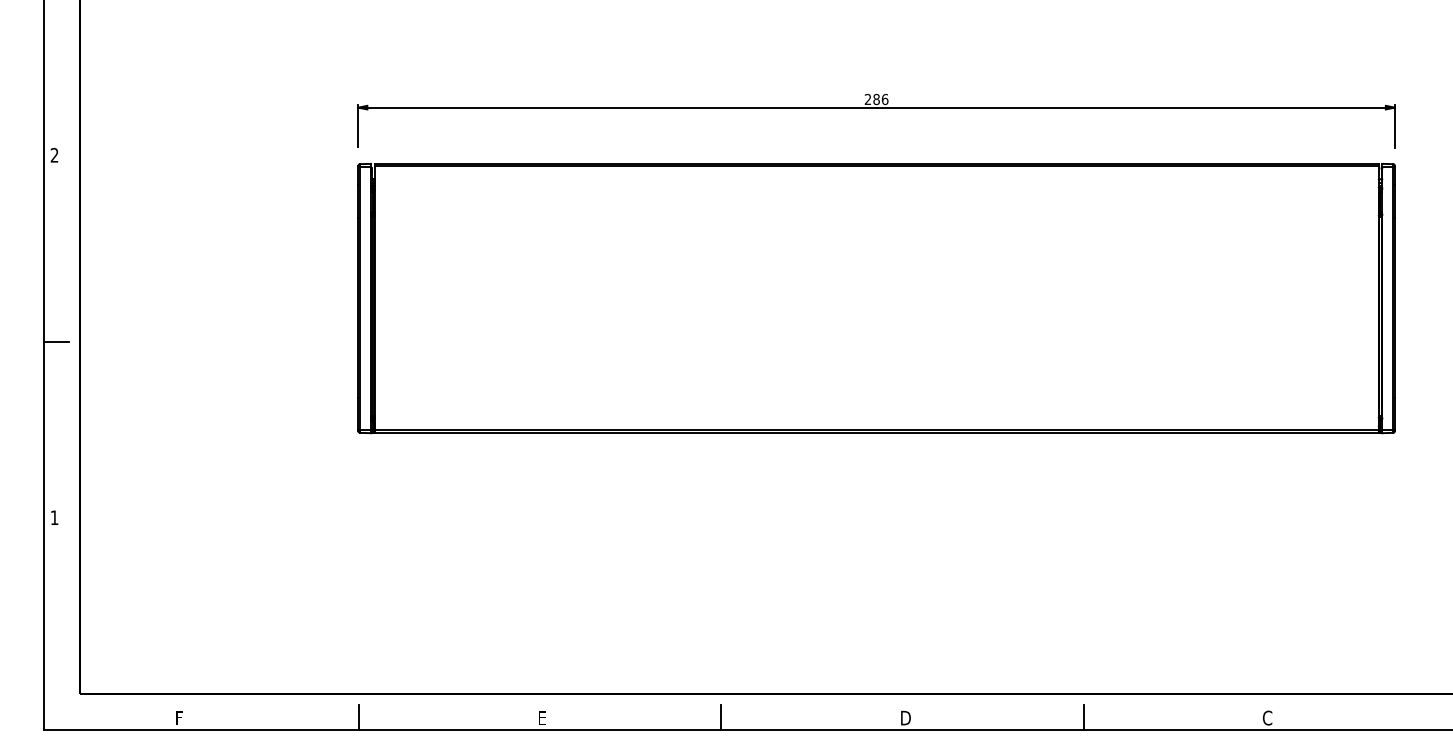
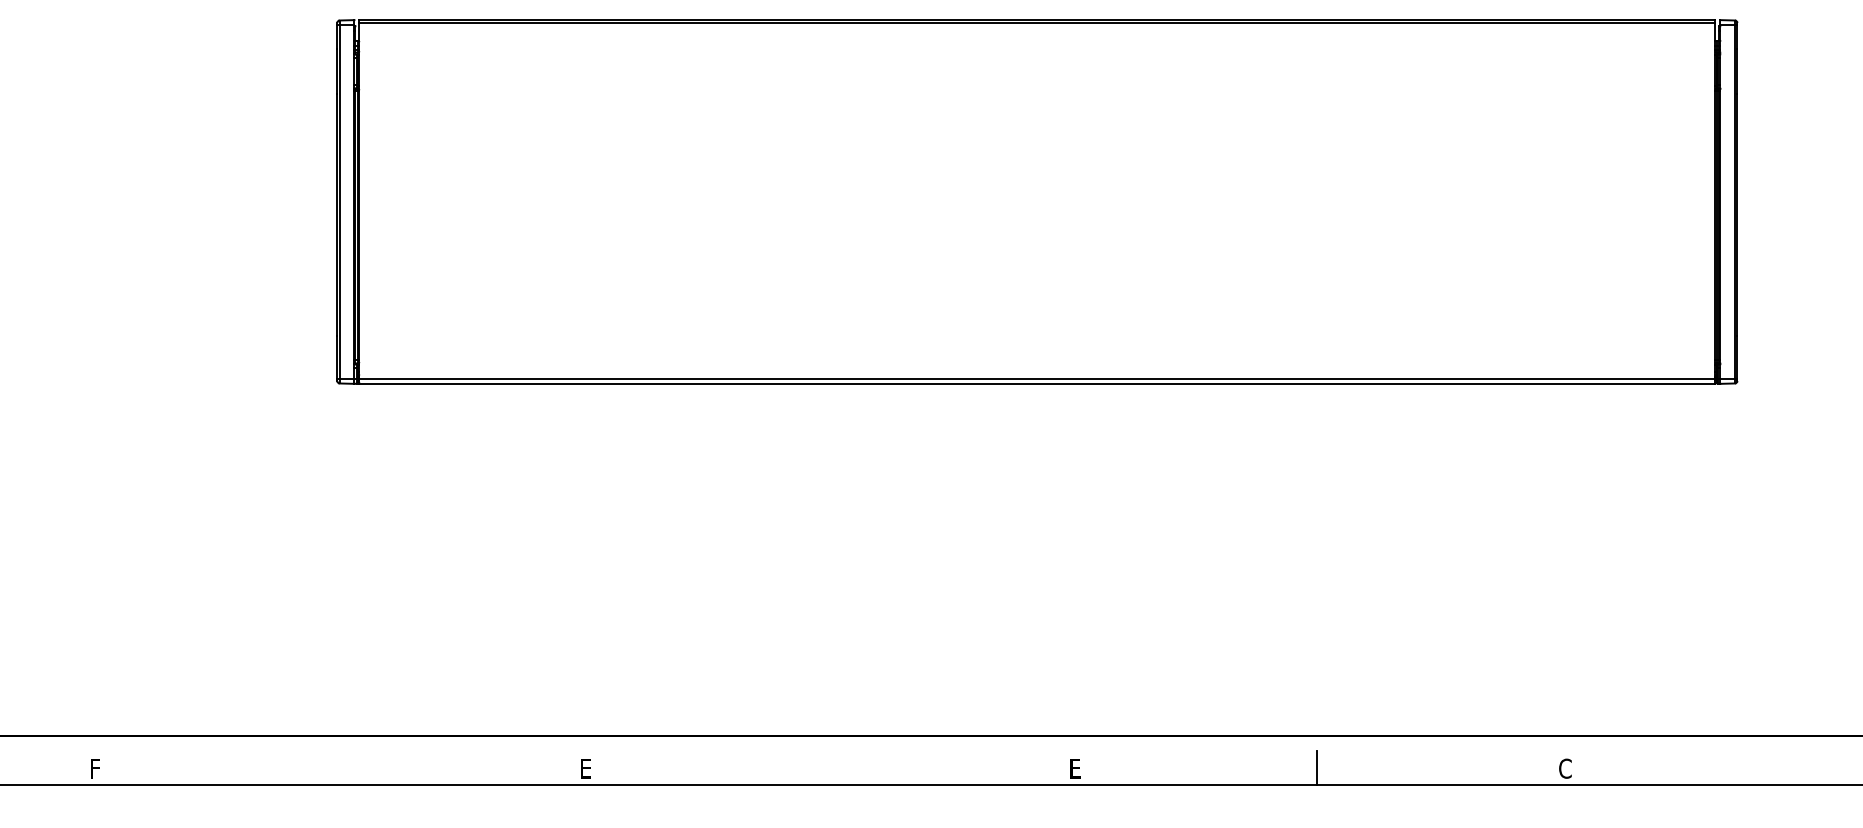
line: (358, 717) -> (337, 767), removed
line: (721, 717) -> (827, 767), removed
text: (905, 717) -> (1076, 767), D -> E

